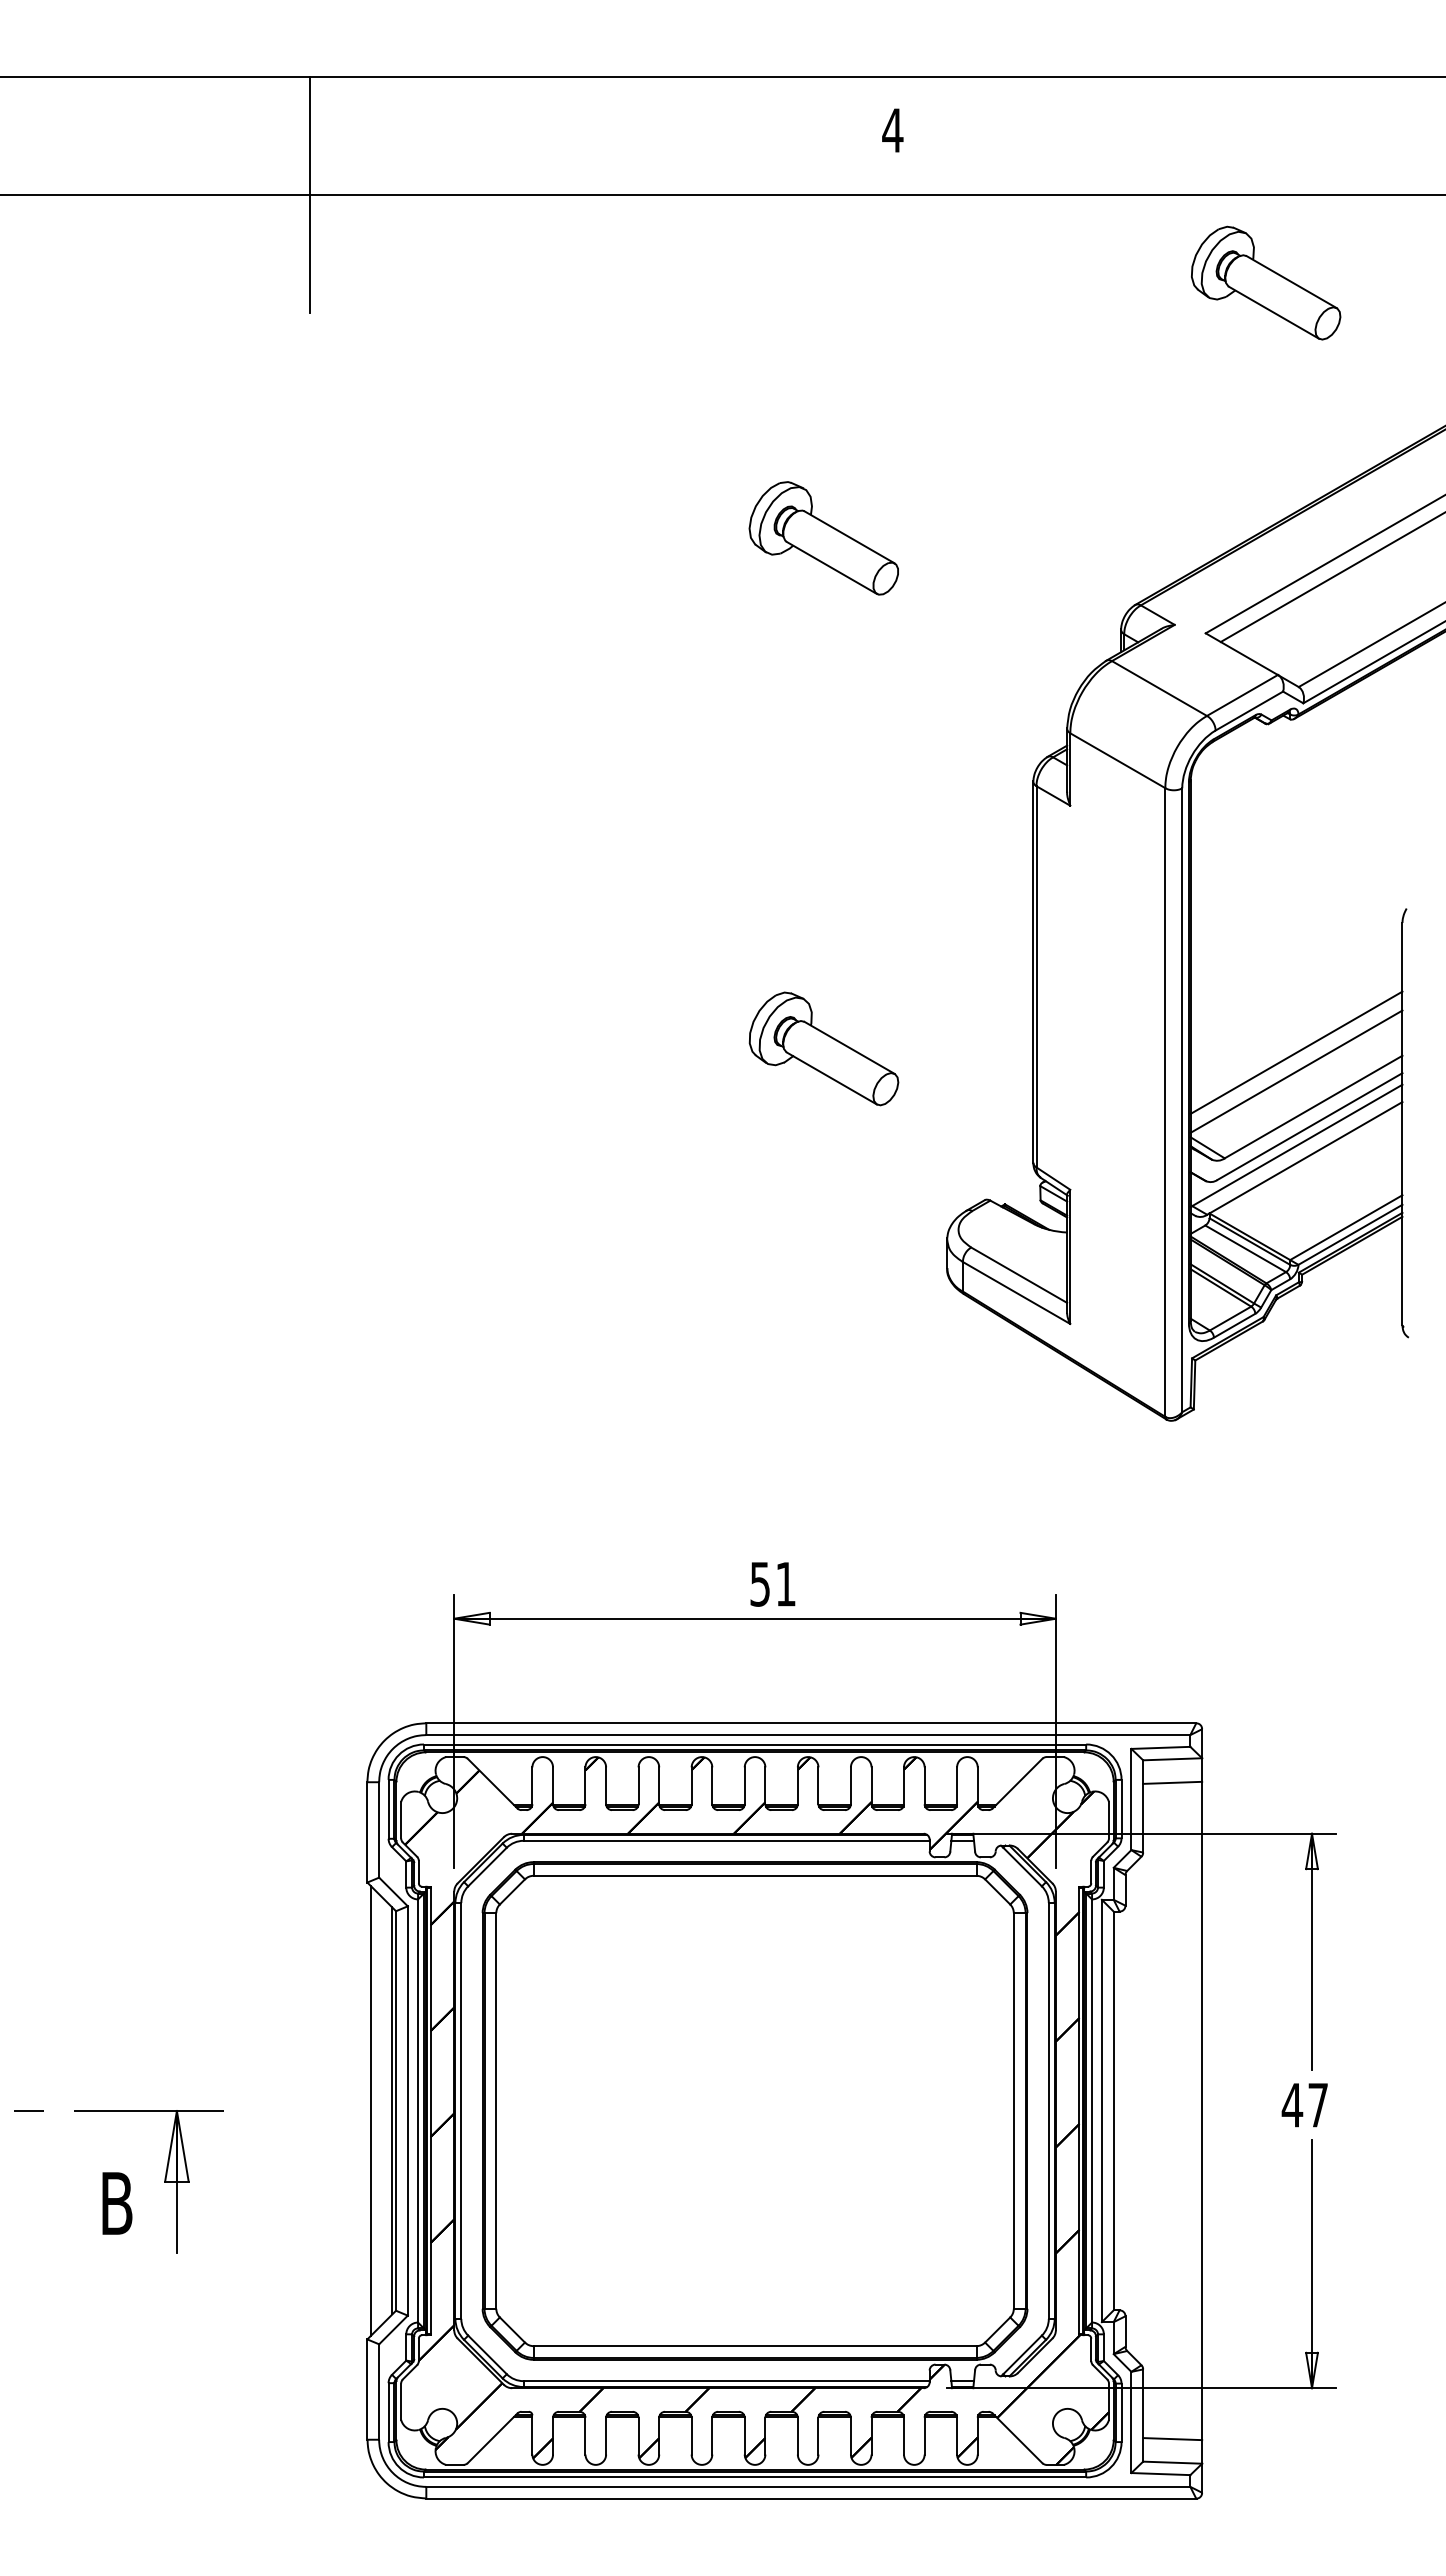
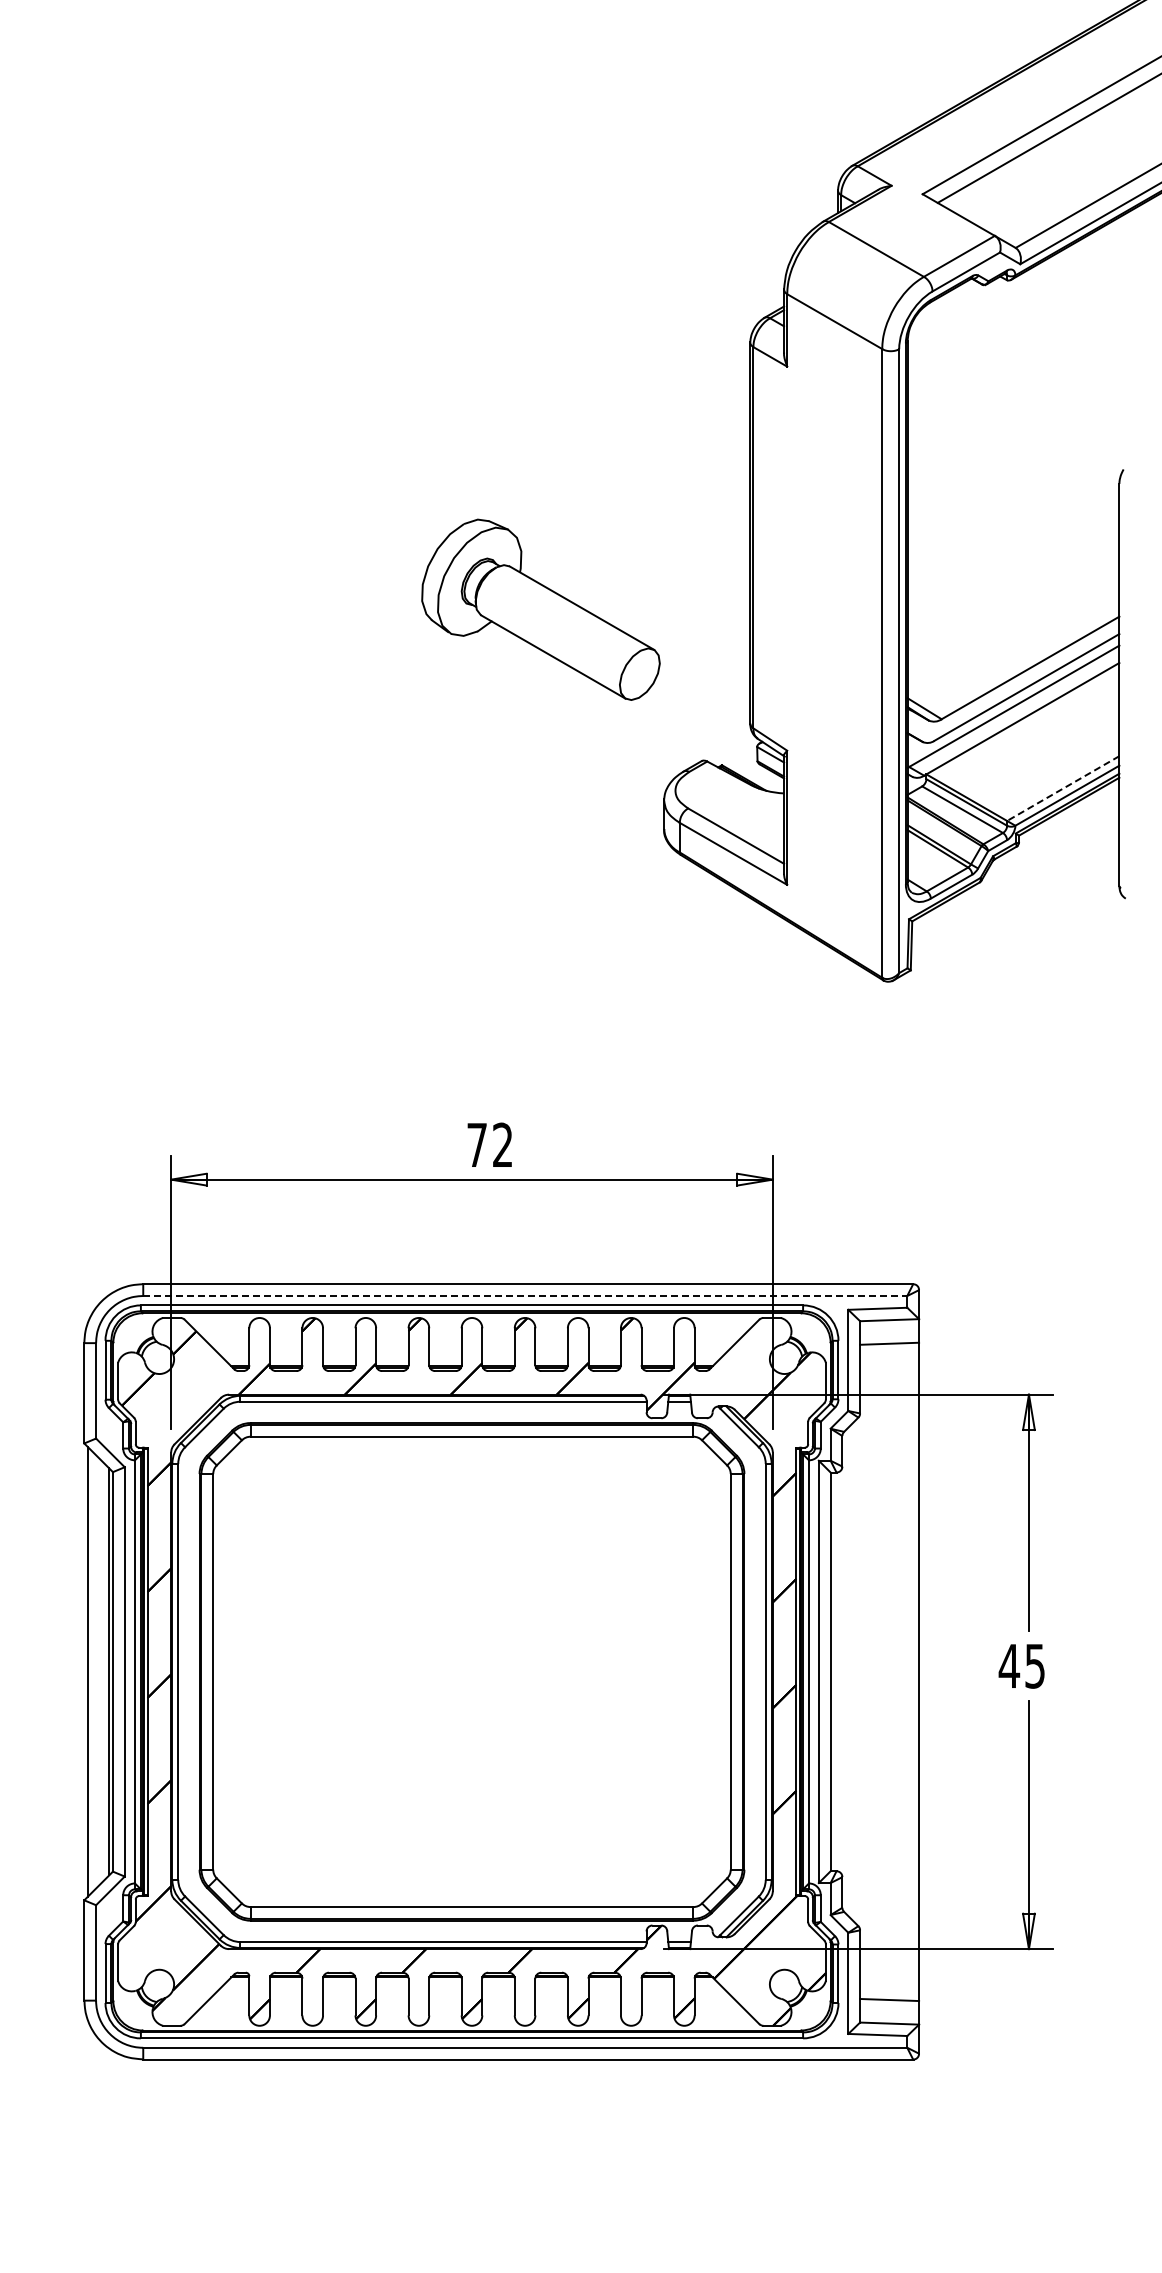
part: (823, 538) -> (540, 99), removed
part: (823, 1048) -> (540, 609), size x1.6
line: (1296, 1052) -> (1013, 613), removed
line: (1296, 1071) -> (1013, 632), removed
line: (1346, 1227) -> (1063, 788), solid -> dashed
text: (772, 1583) -> (489, 1144), 51 -> 72
line: (808, 1735) -> (525, 1296), solid -> dashed
text: (1317, 2105) -> (1034, 1666), 47 -> 45

